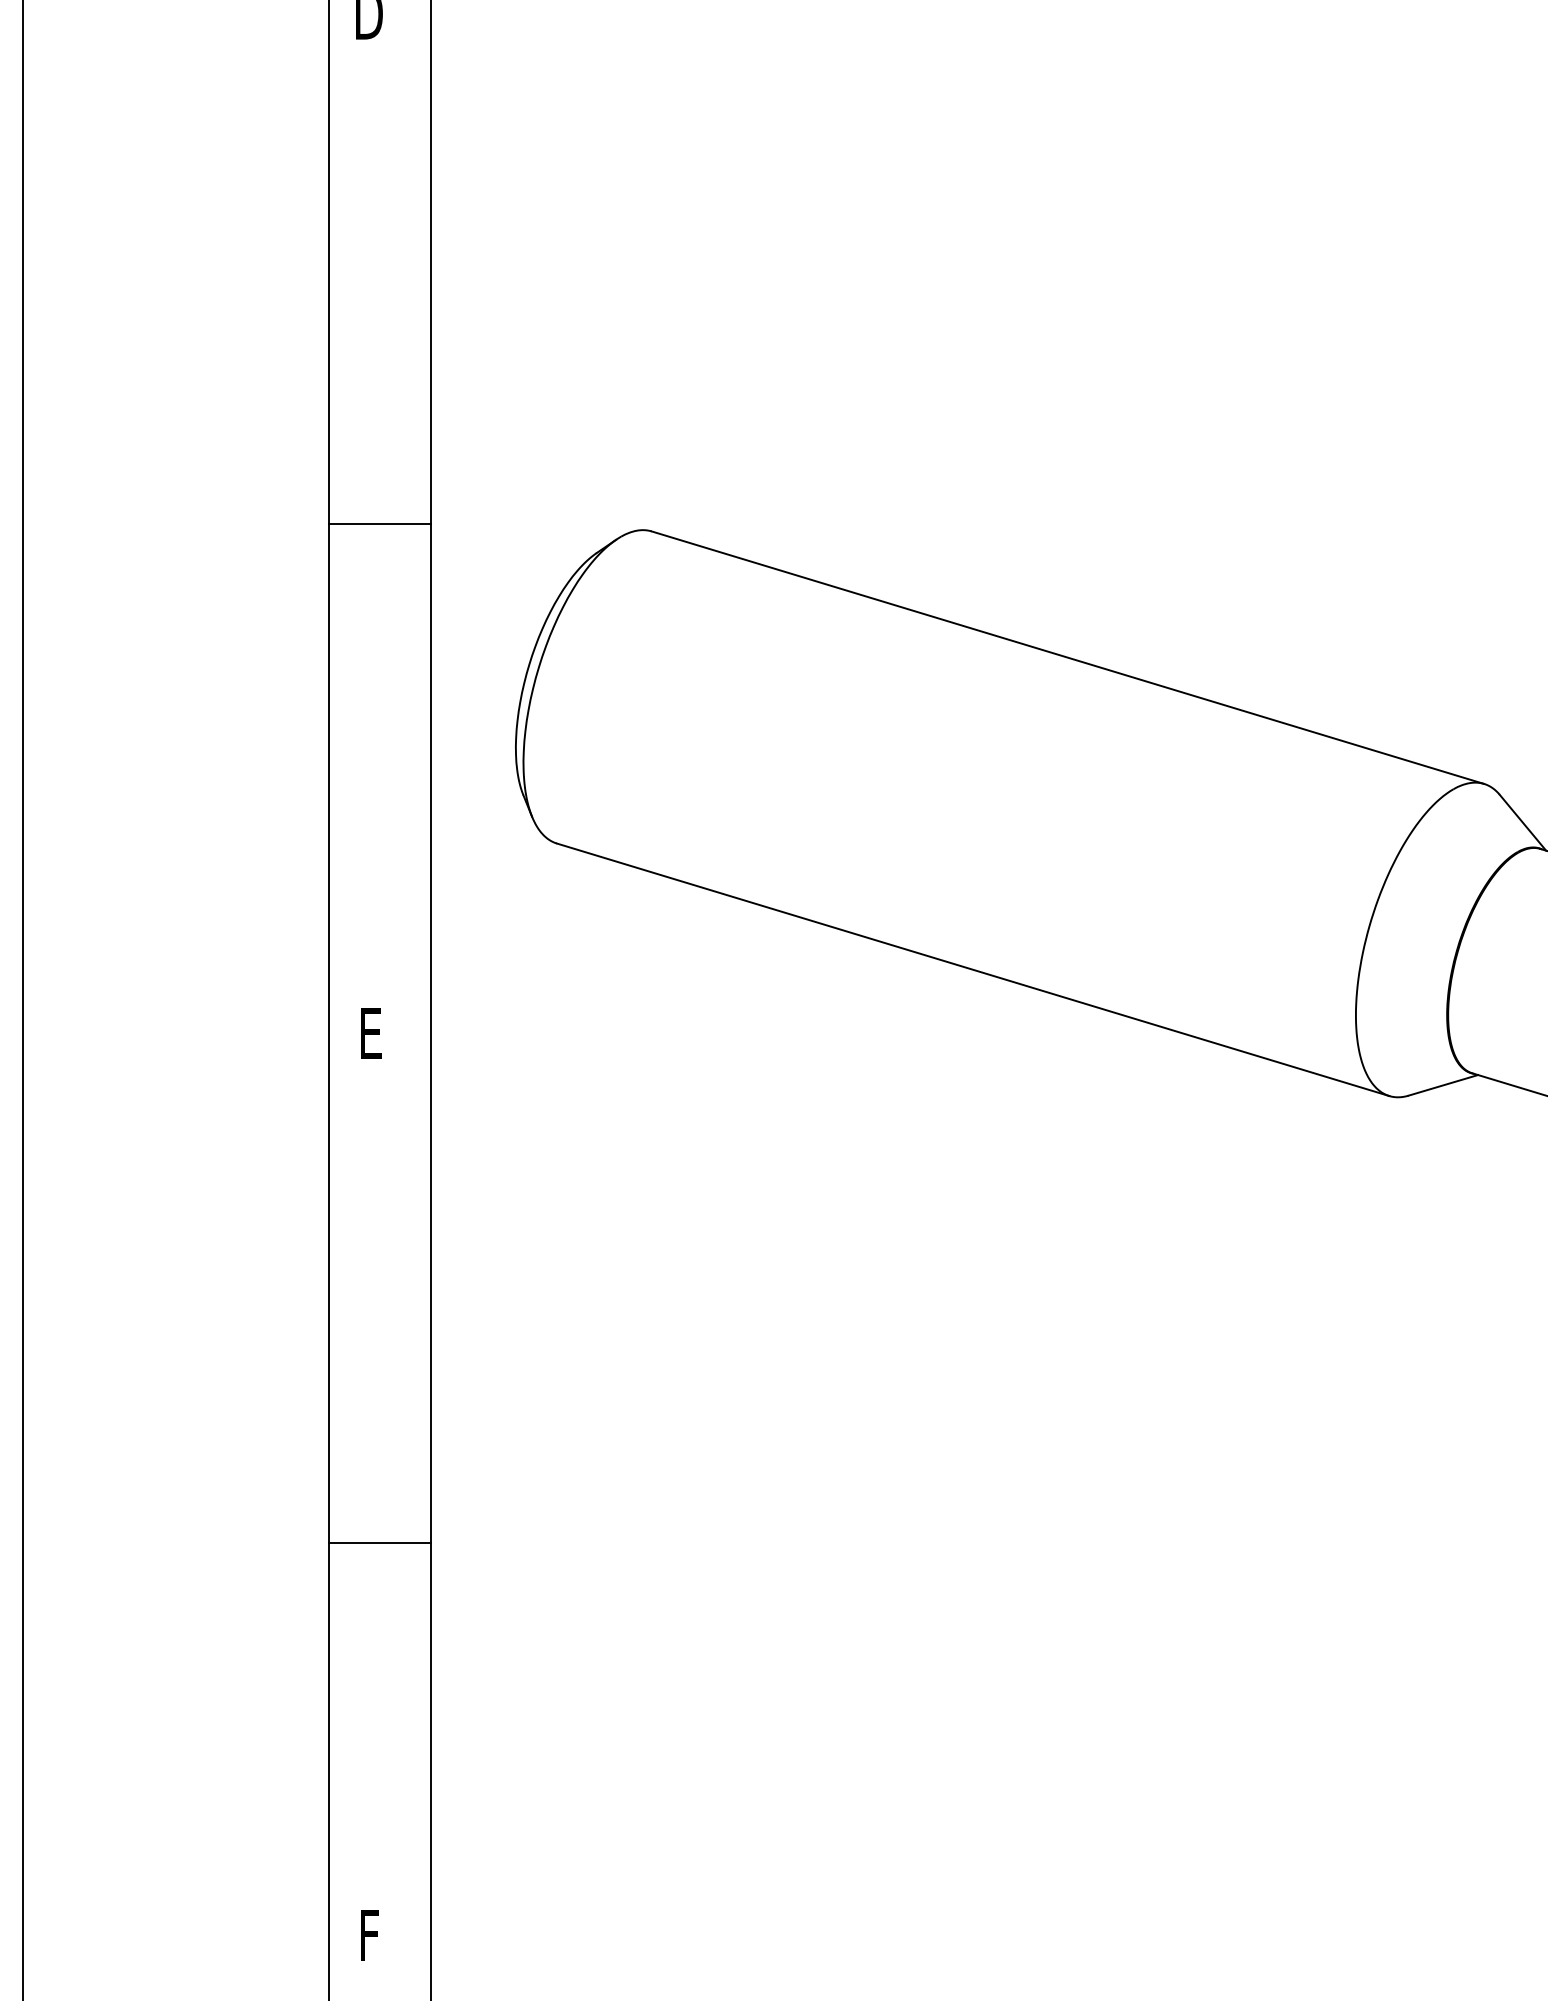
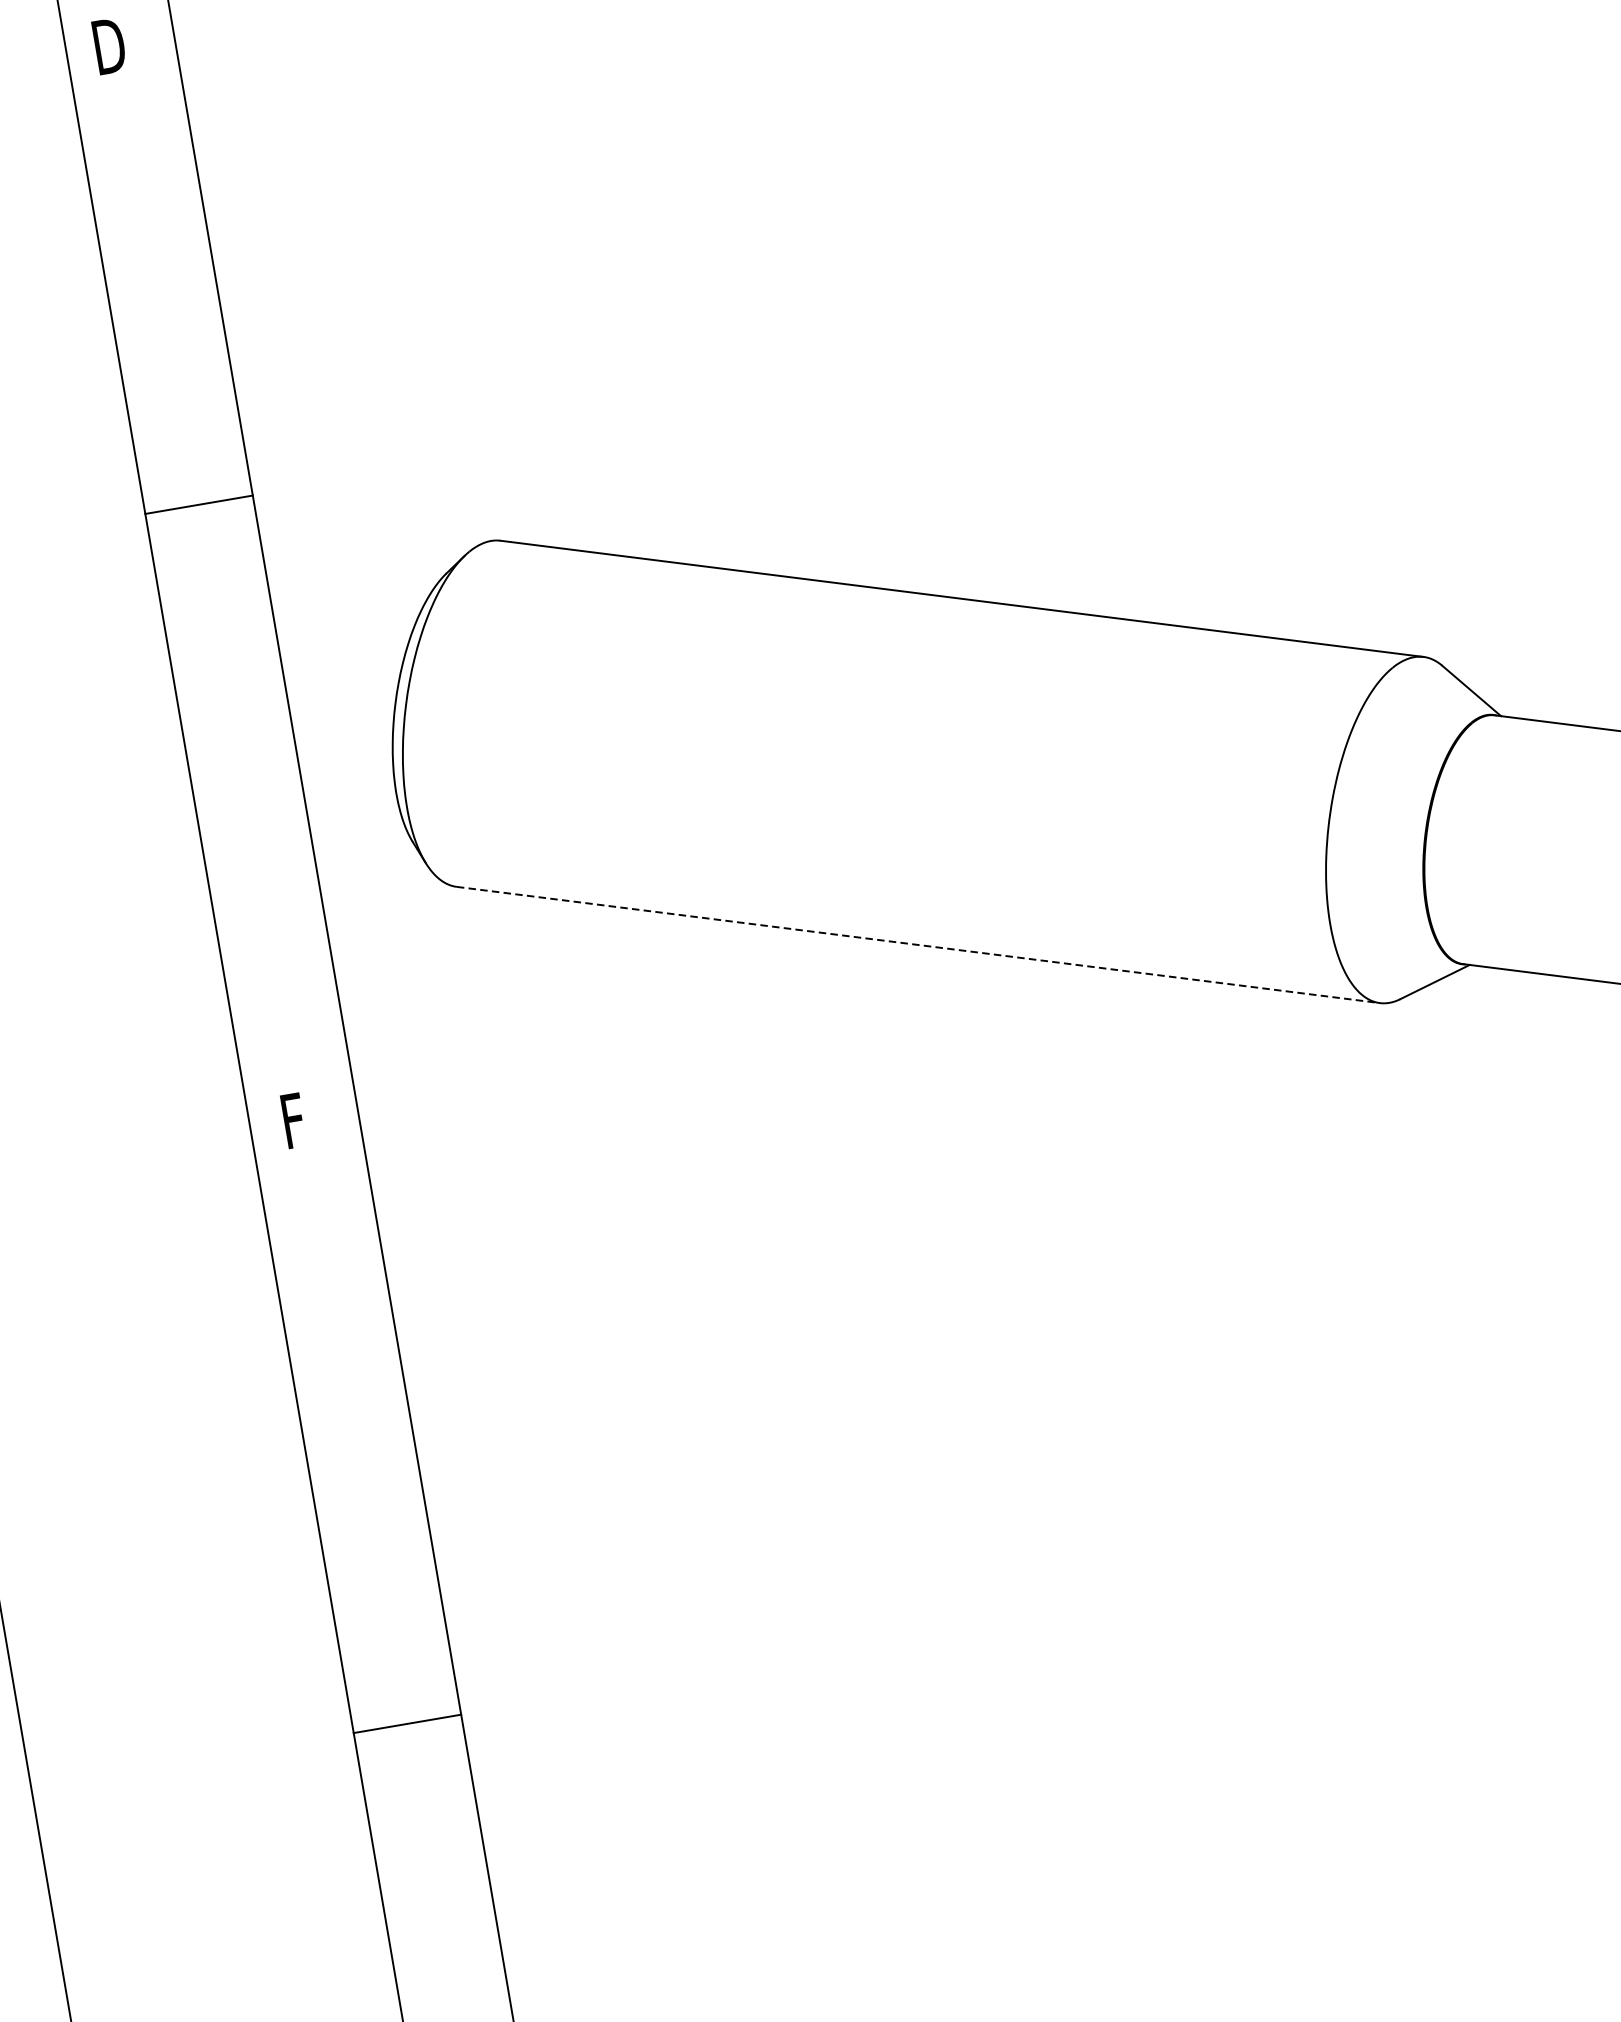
line: (379, 523) -> (198, 504), moved
line: (973, 969) -> (918, 944), solid -> dashed
text: (373, 1033) -> (297, 1120), E -> F
line: (379, 1543) -> (407, 1724), moved

